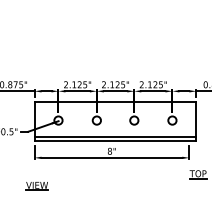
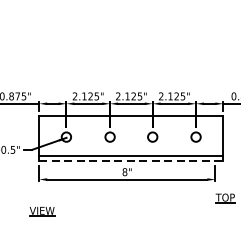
line: (115, 141) -> (131, 160), solid -> dashed

